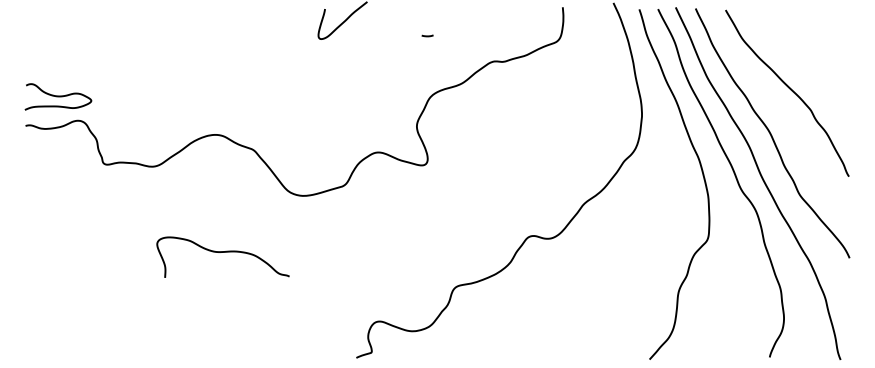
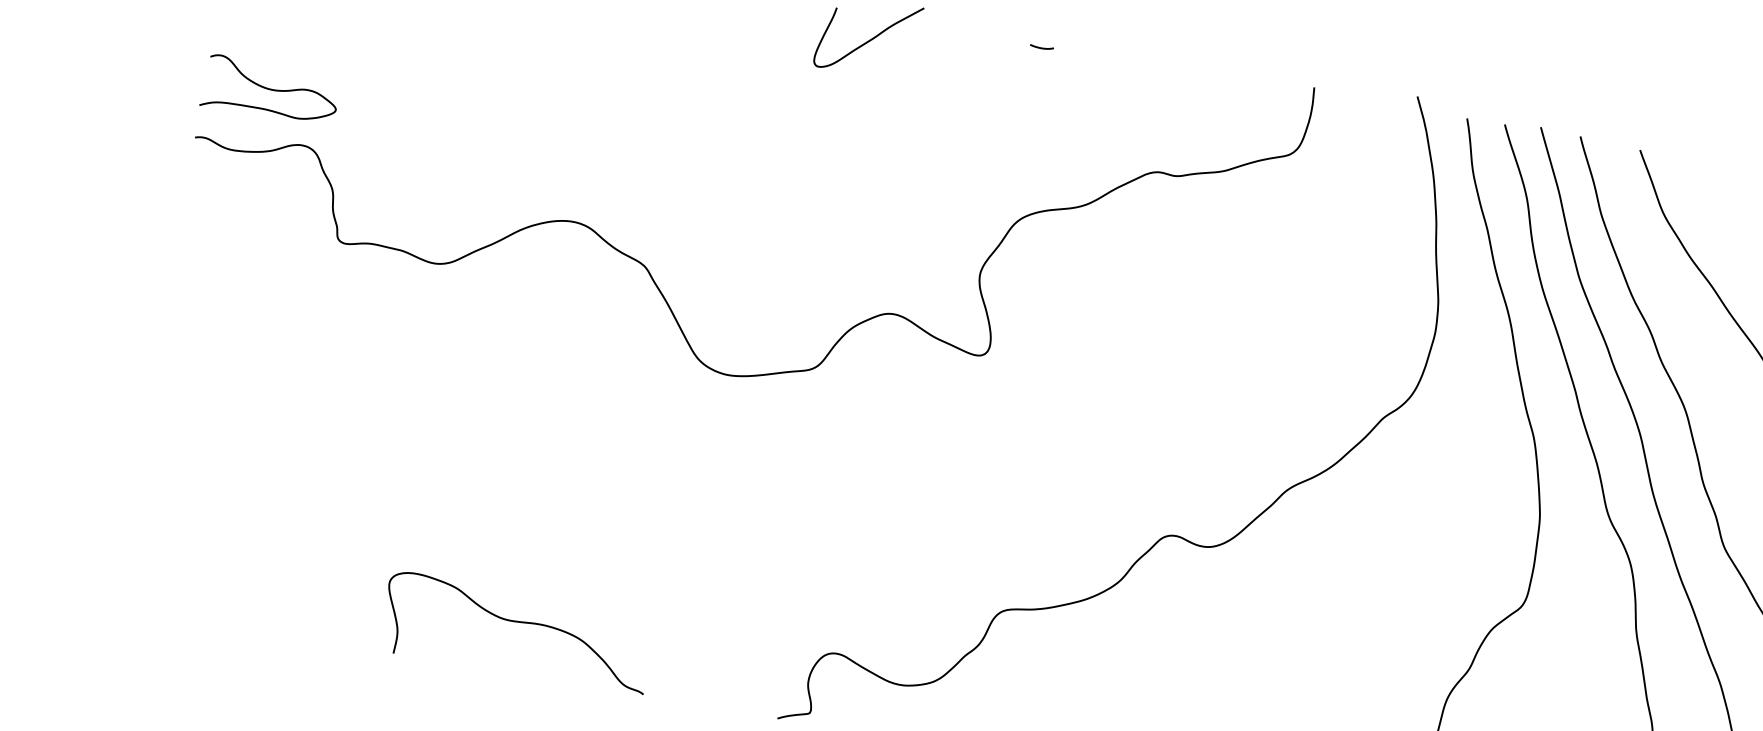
curve: (427, 35) -> (1041, 46), moved
curve: (222, 252) -> (517, 622), moved

